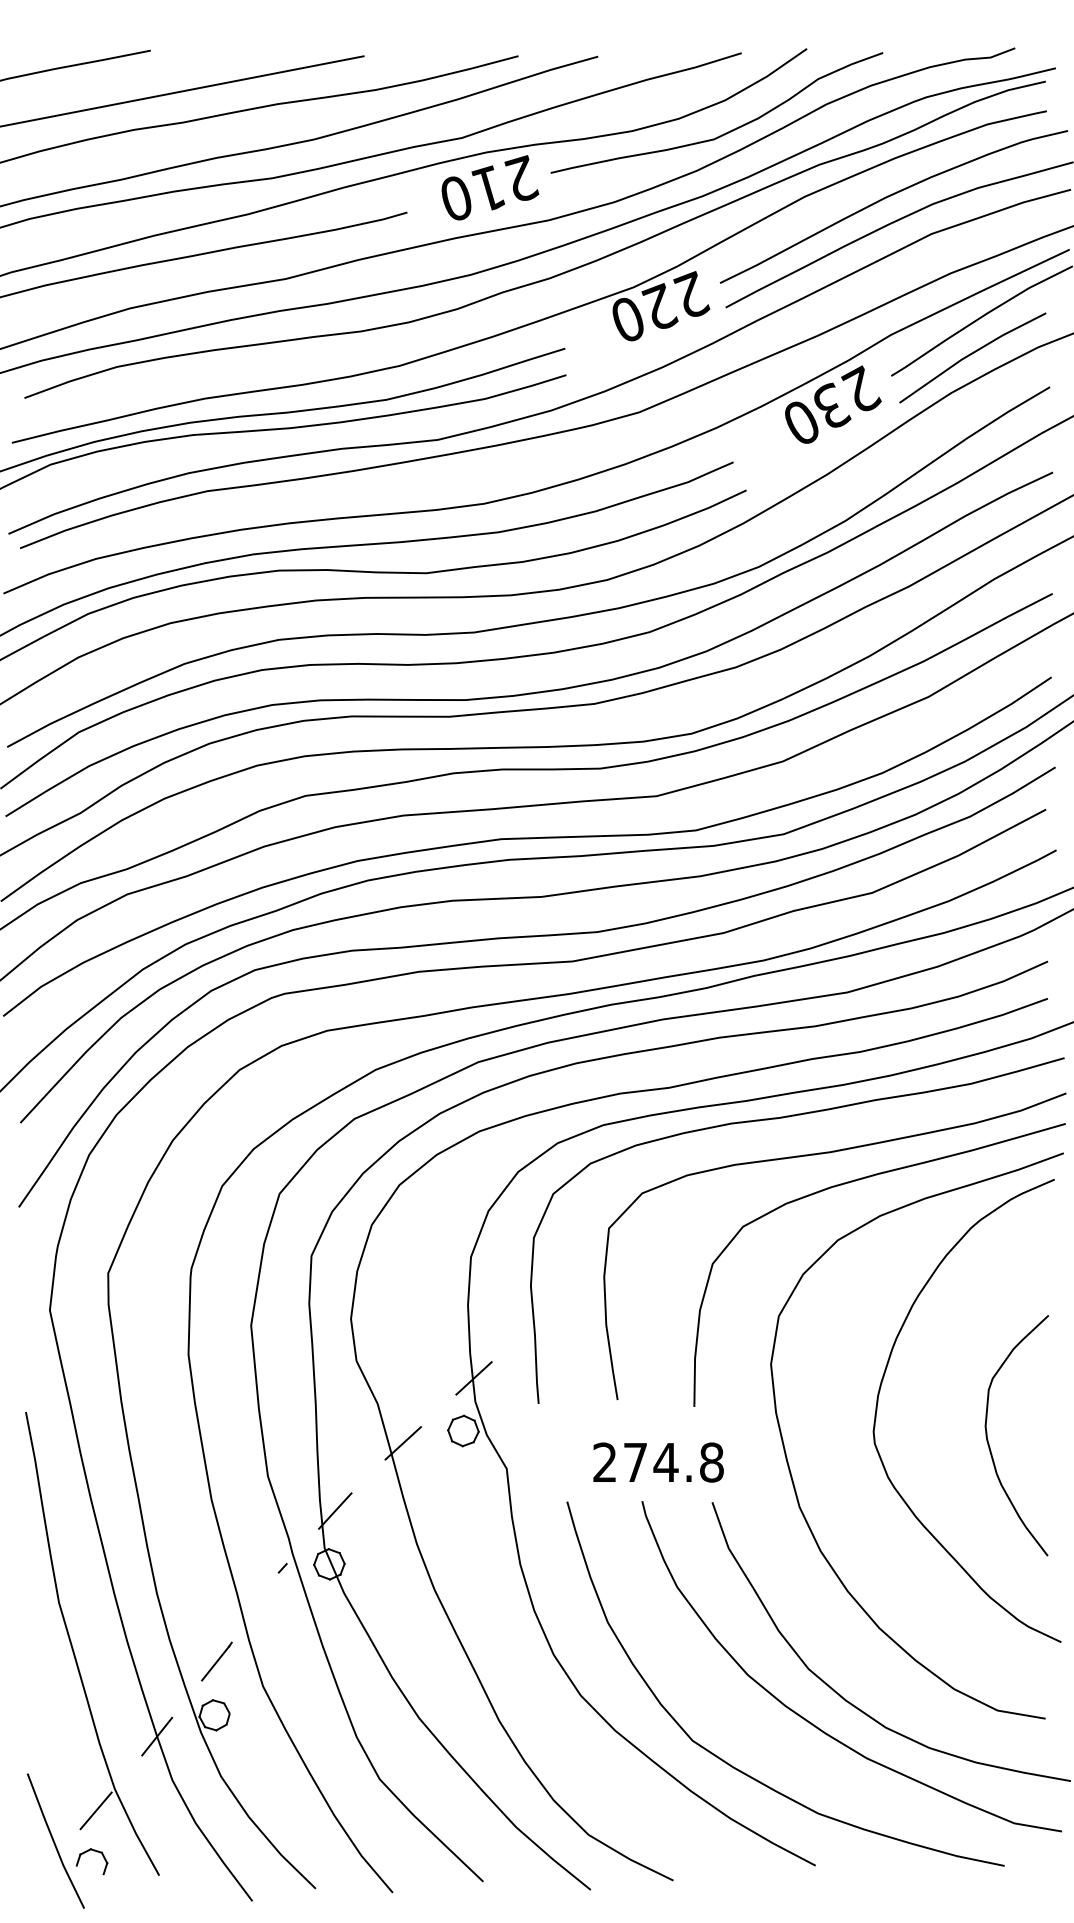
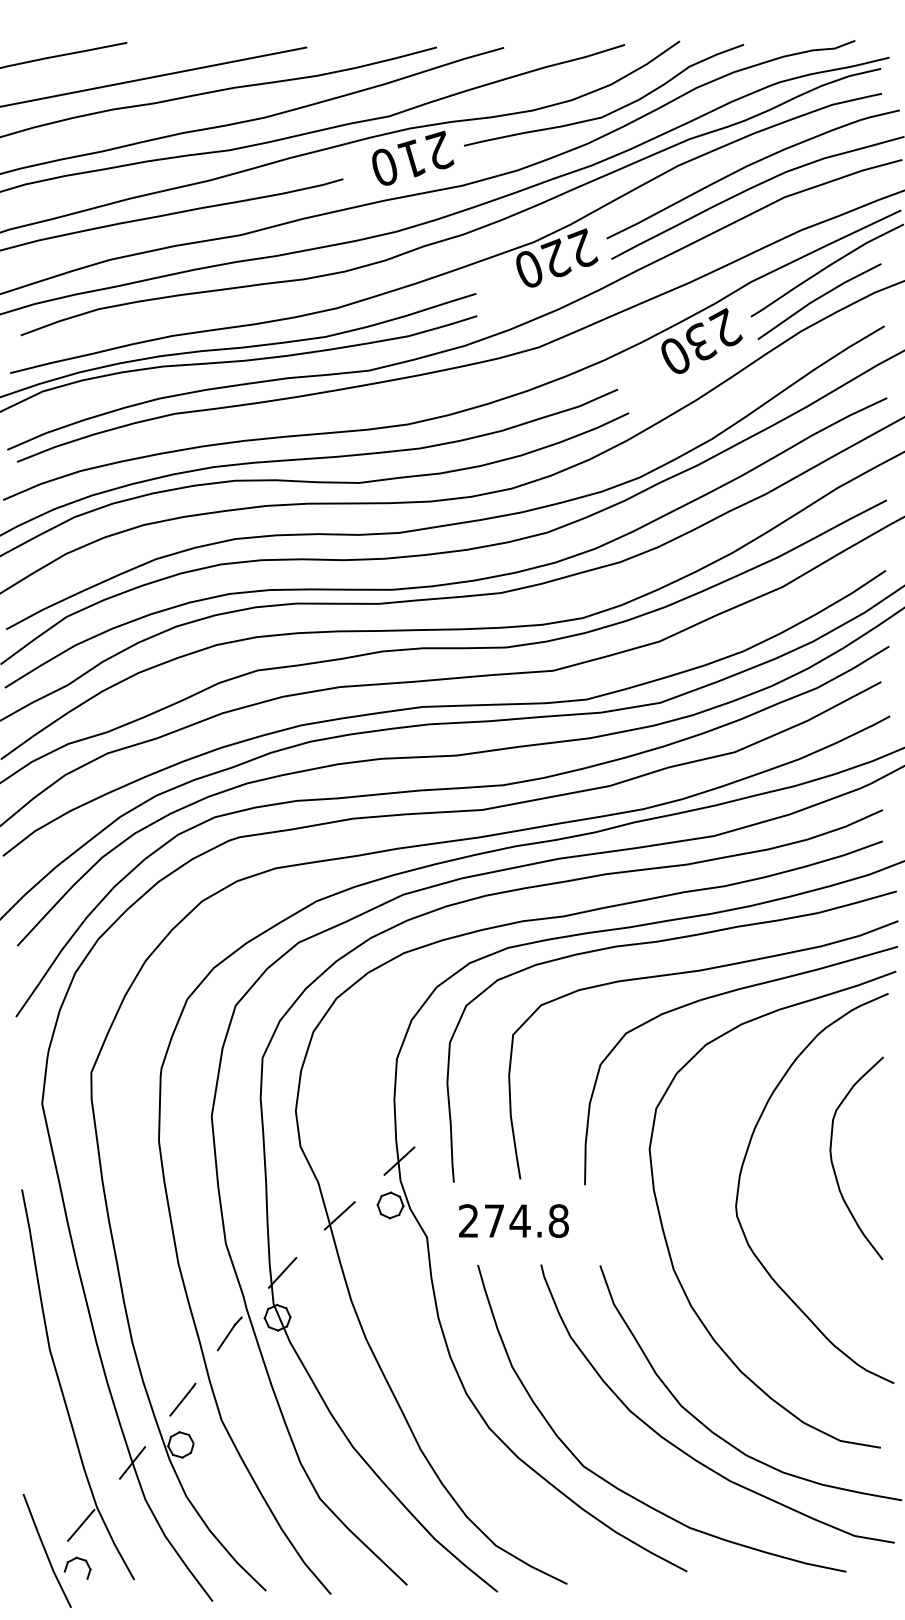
curve: (989, 1441) -> (833, 1163), moved
text: (658, 1461) -> (513, 1220), moved
line: (268, 1587) -> (226, 1337), added

